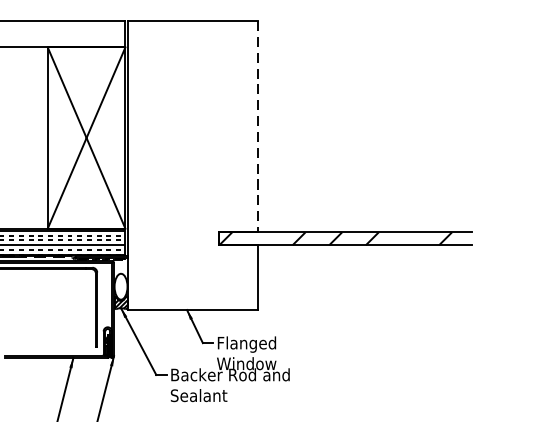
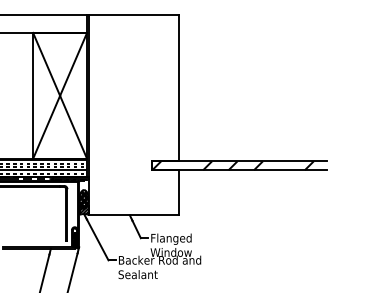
line: (257, 127) -> (178, 88), dashed -> solid
hatch: (120, 287) -> (83, 199), added

